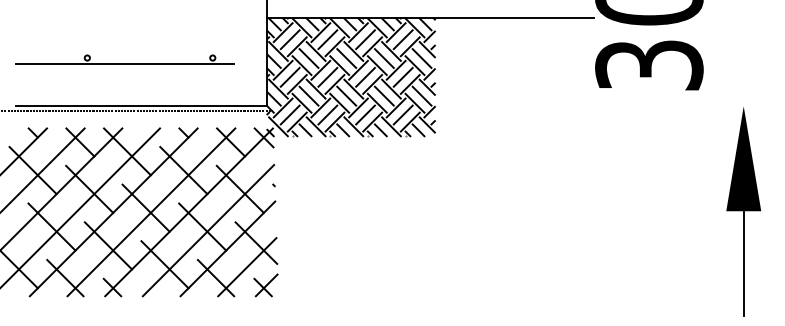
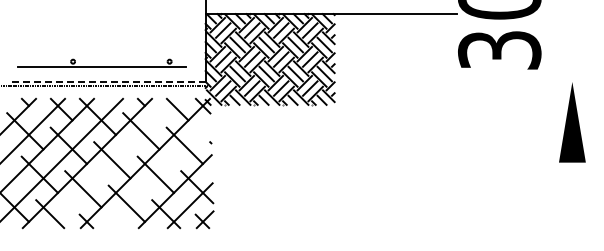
part: (124, 59) -> (101, 62), moved
line: (141, 105) -> (108, 81), solid -> dashed
line: (151, 212) -> (116, 163), removed
line: (207, 230) -> (159, 177), removed
line: (743, 263) -> (572, 202), removed

